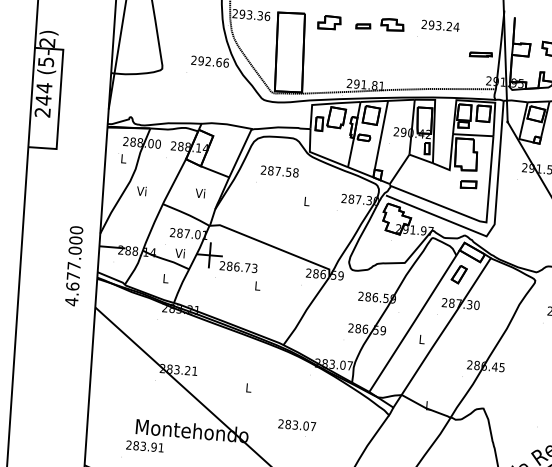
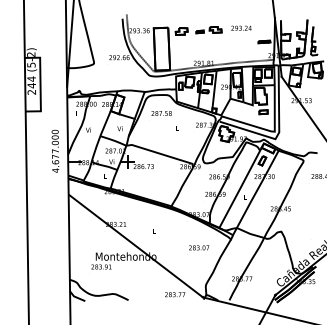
text: (74, 264) -> (55, 150), moved
text: (297, 424) -> (199, 247), moved

